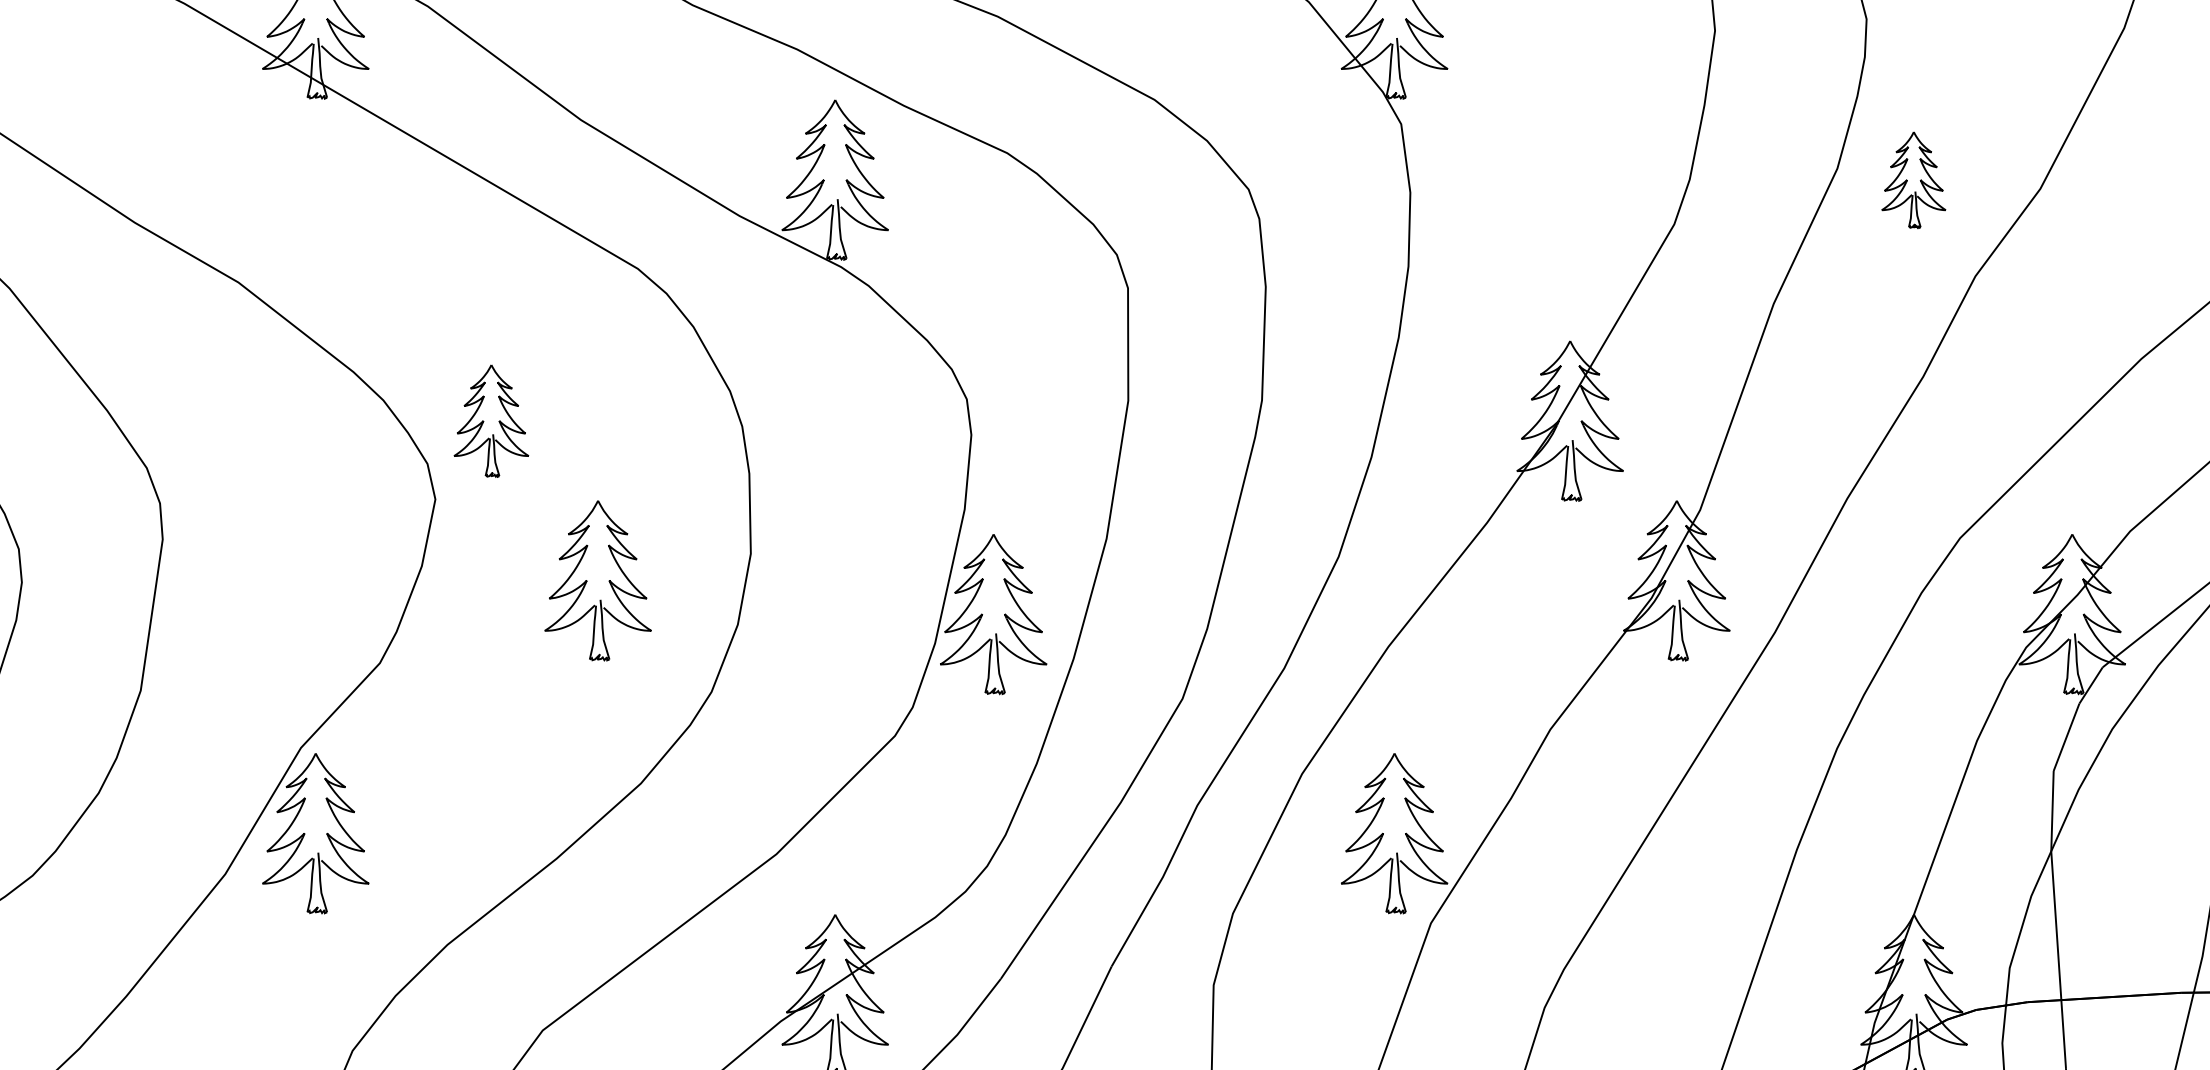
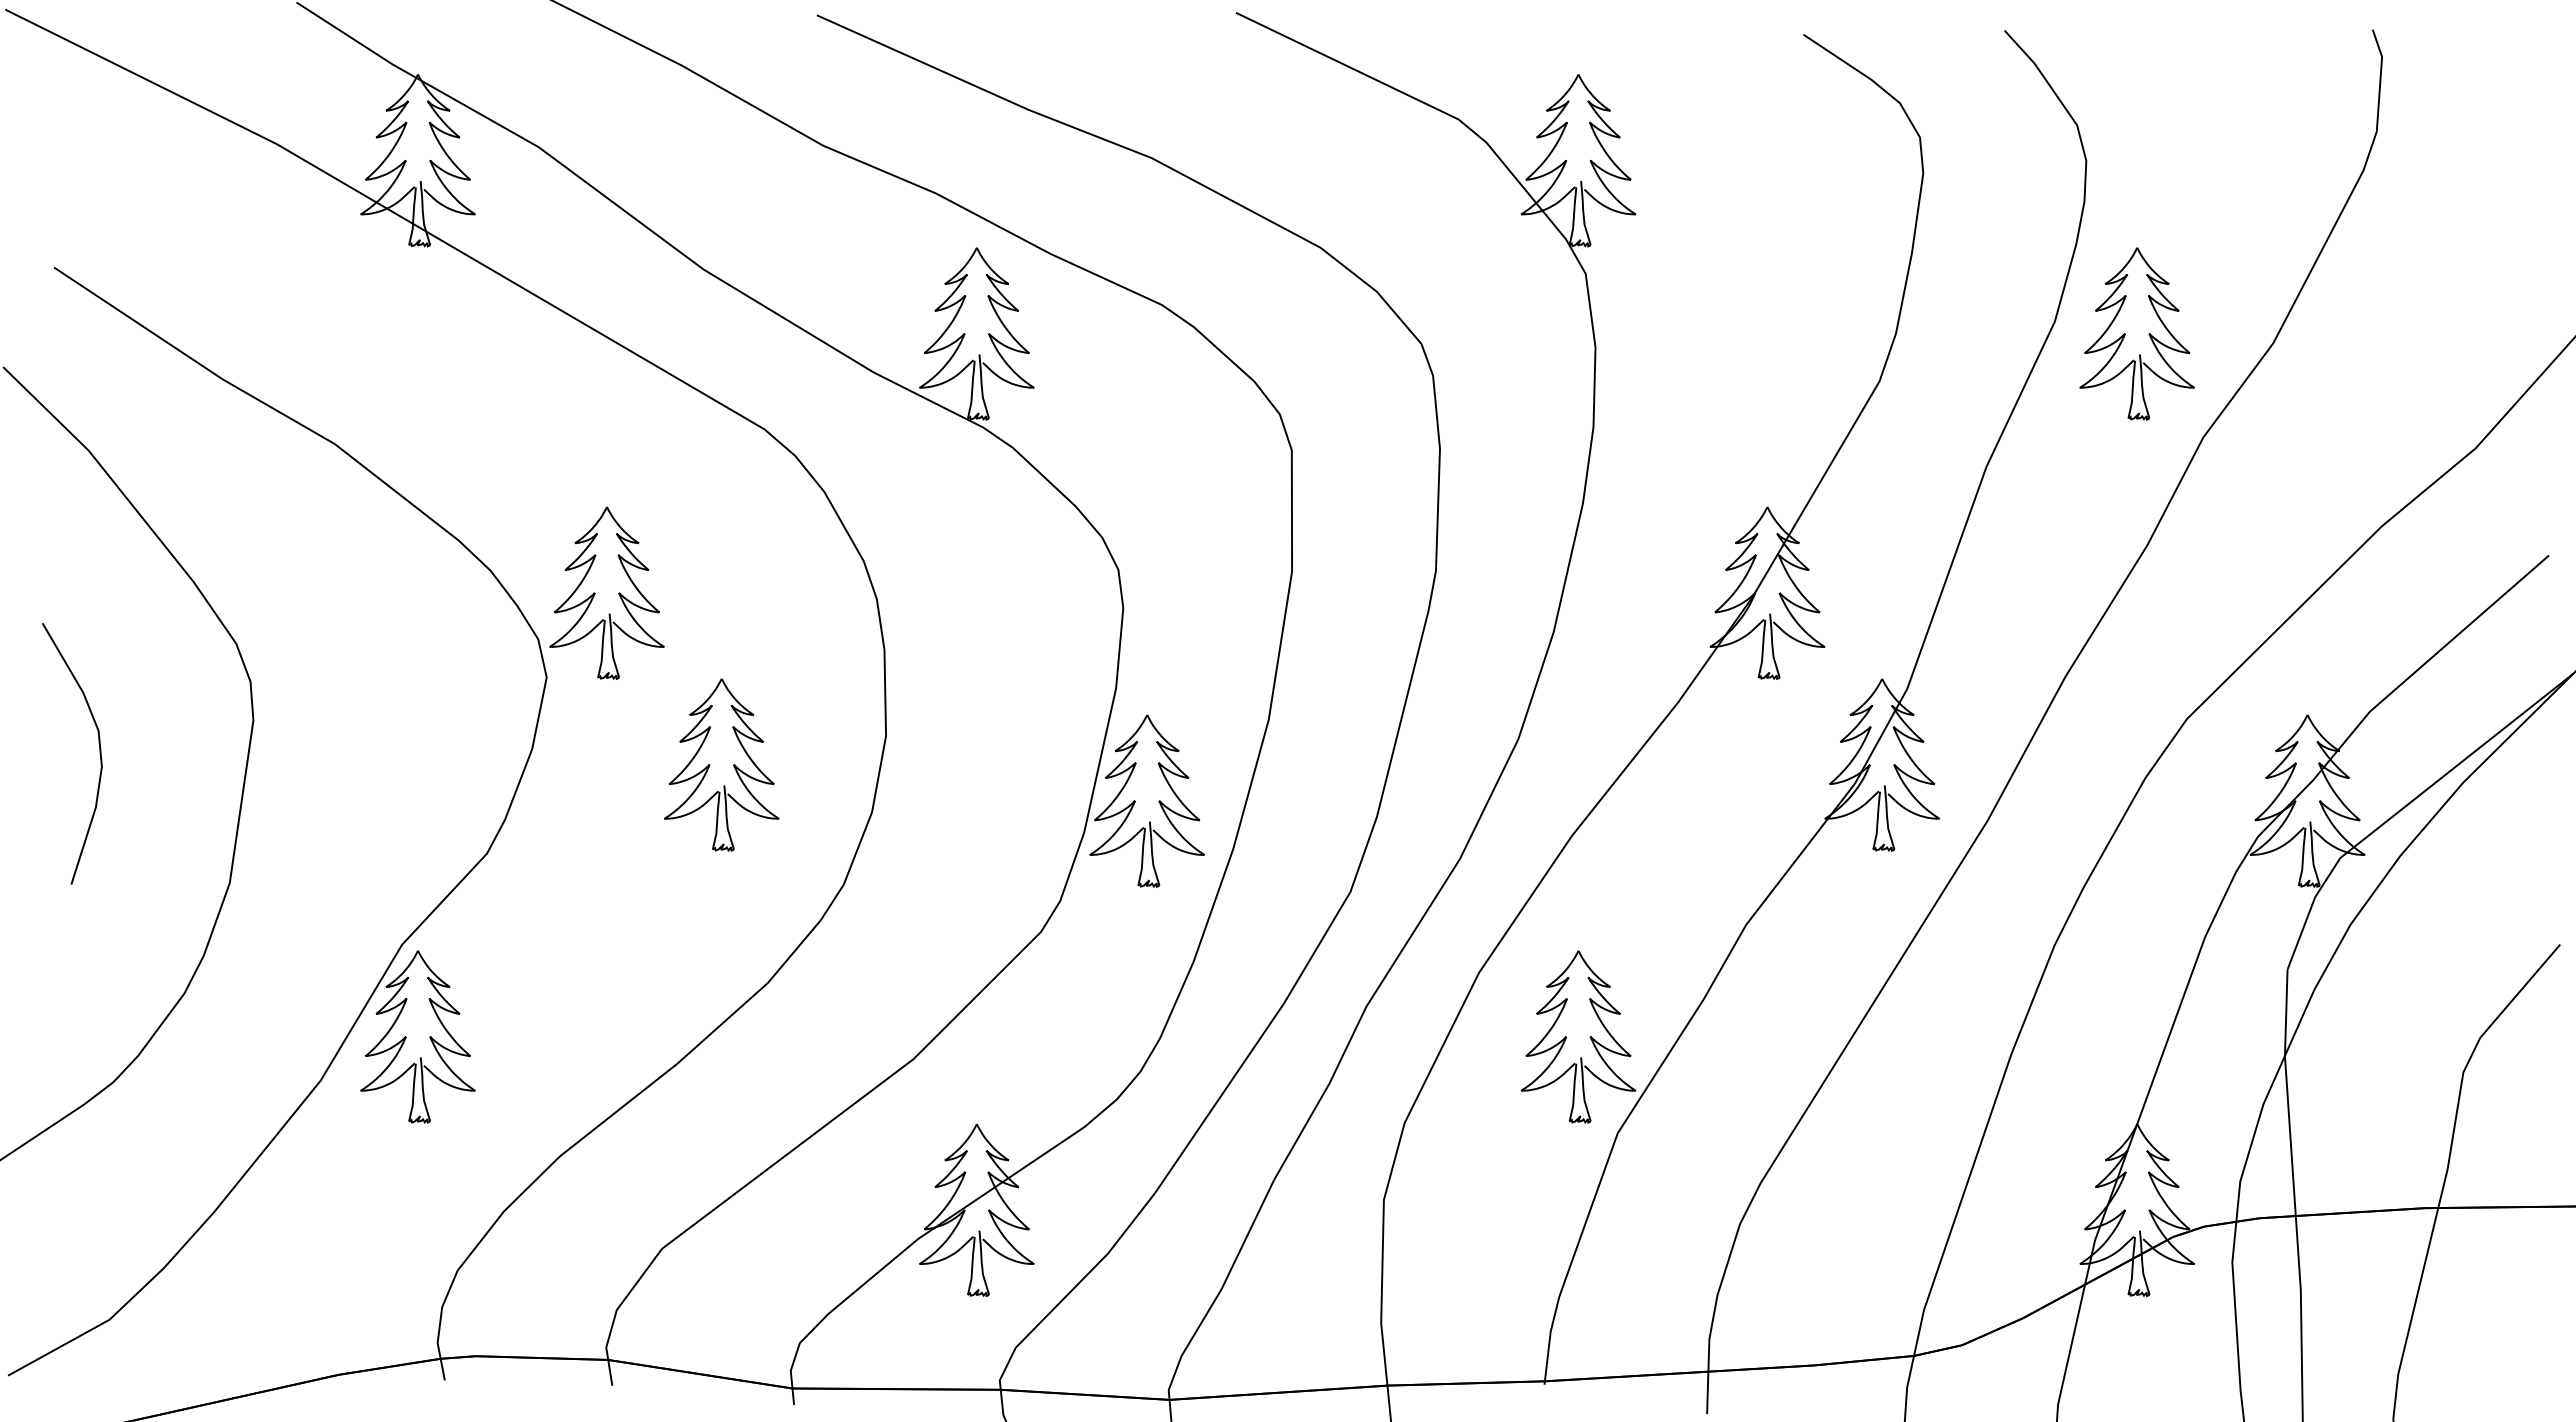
part: (1913, 179) -> (2136, 333), size x1.67
part: (490, 420) -> (606, 592), size x1.43

